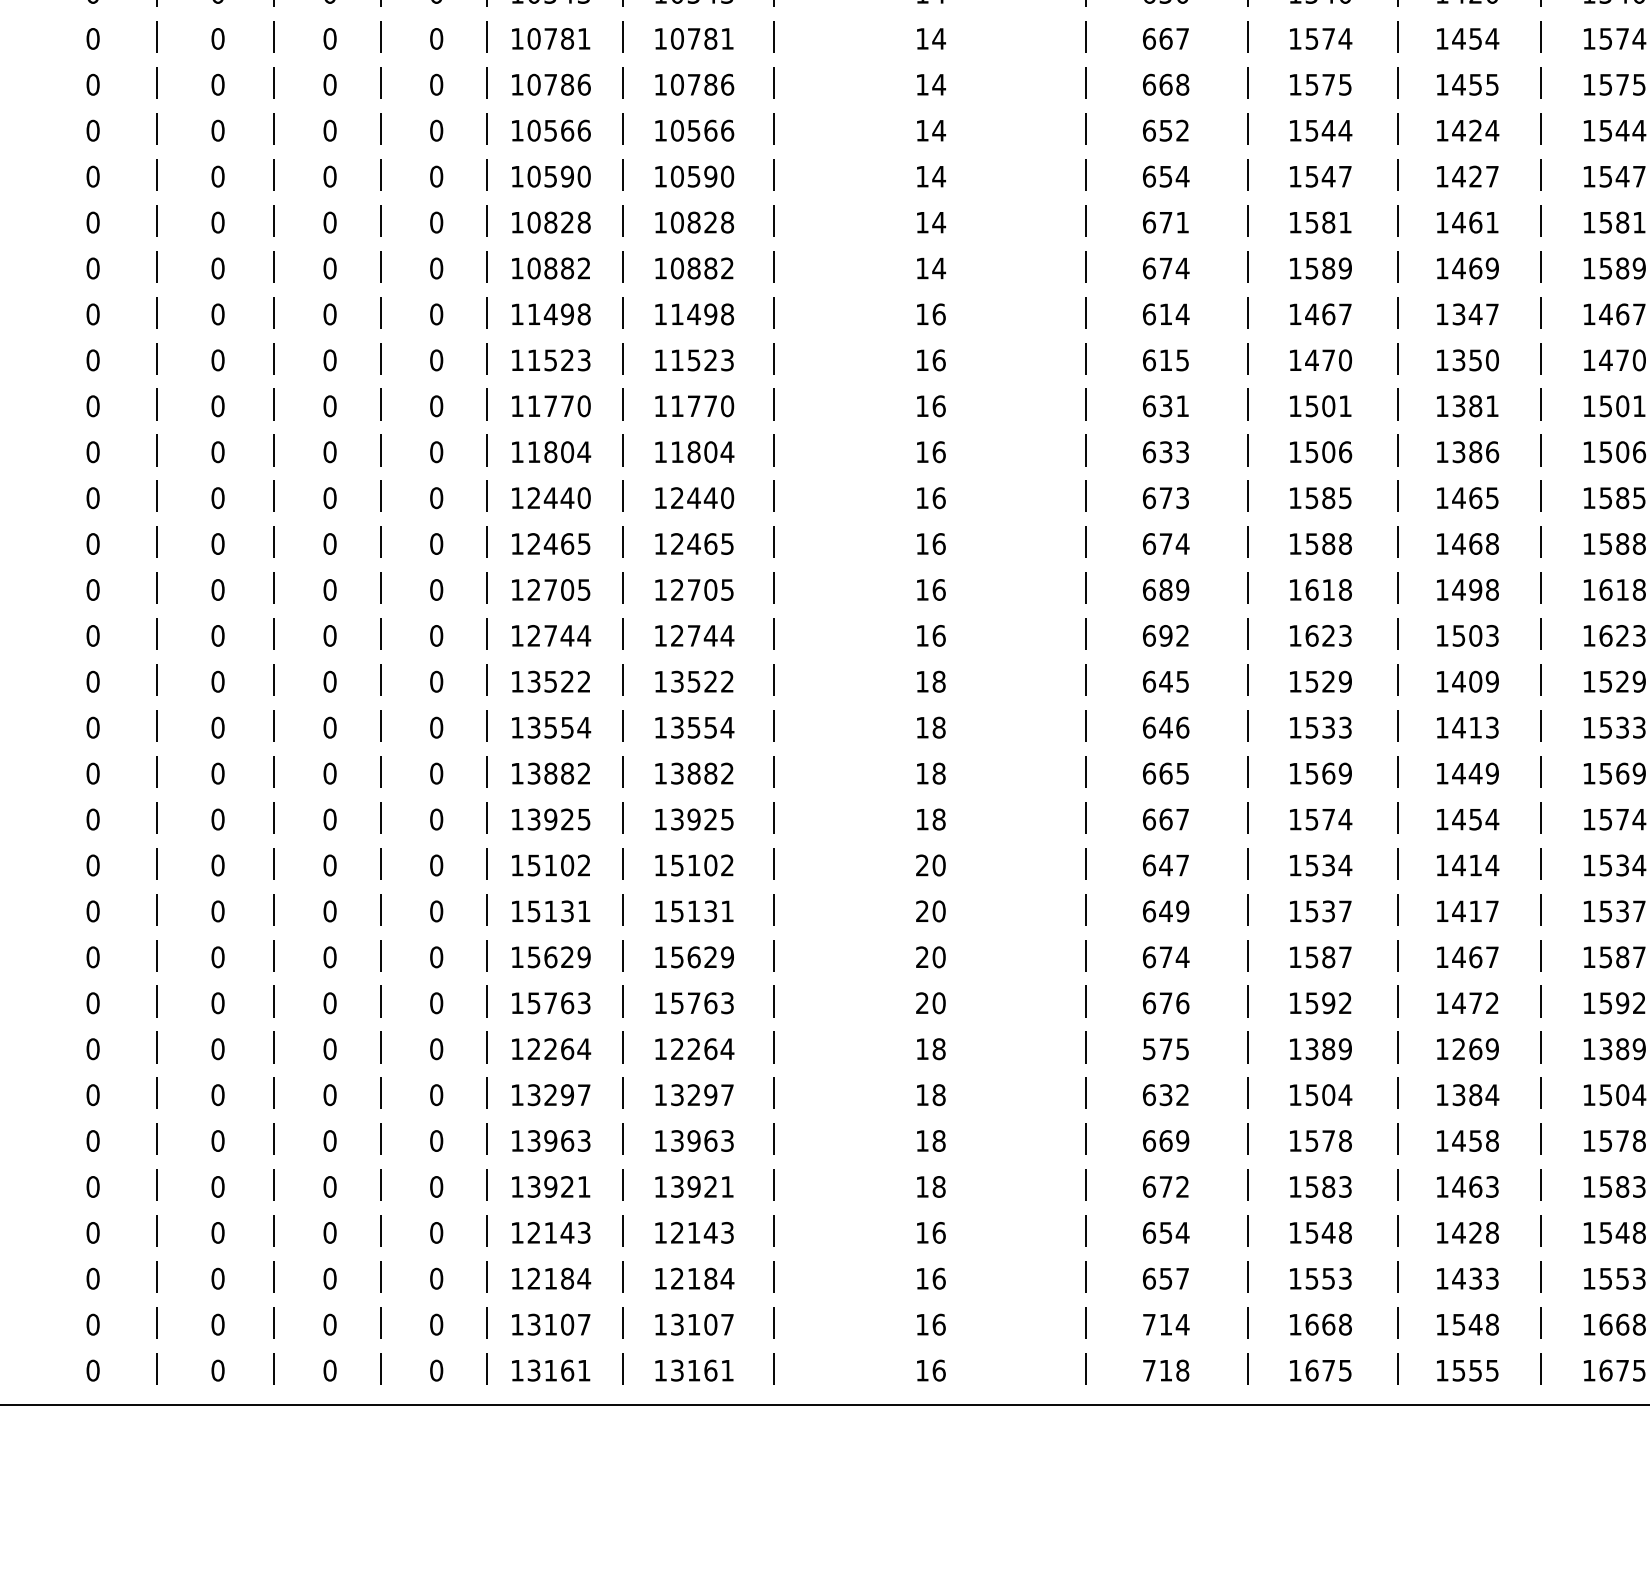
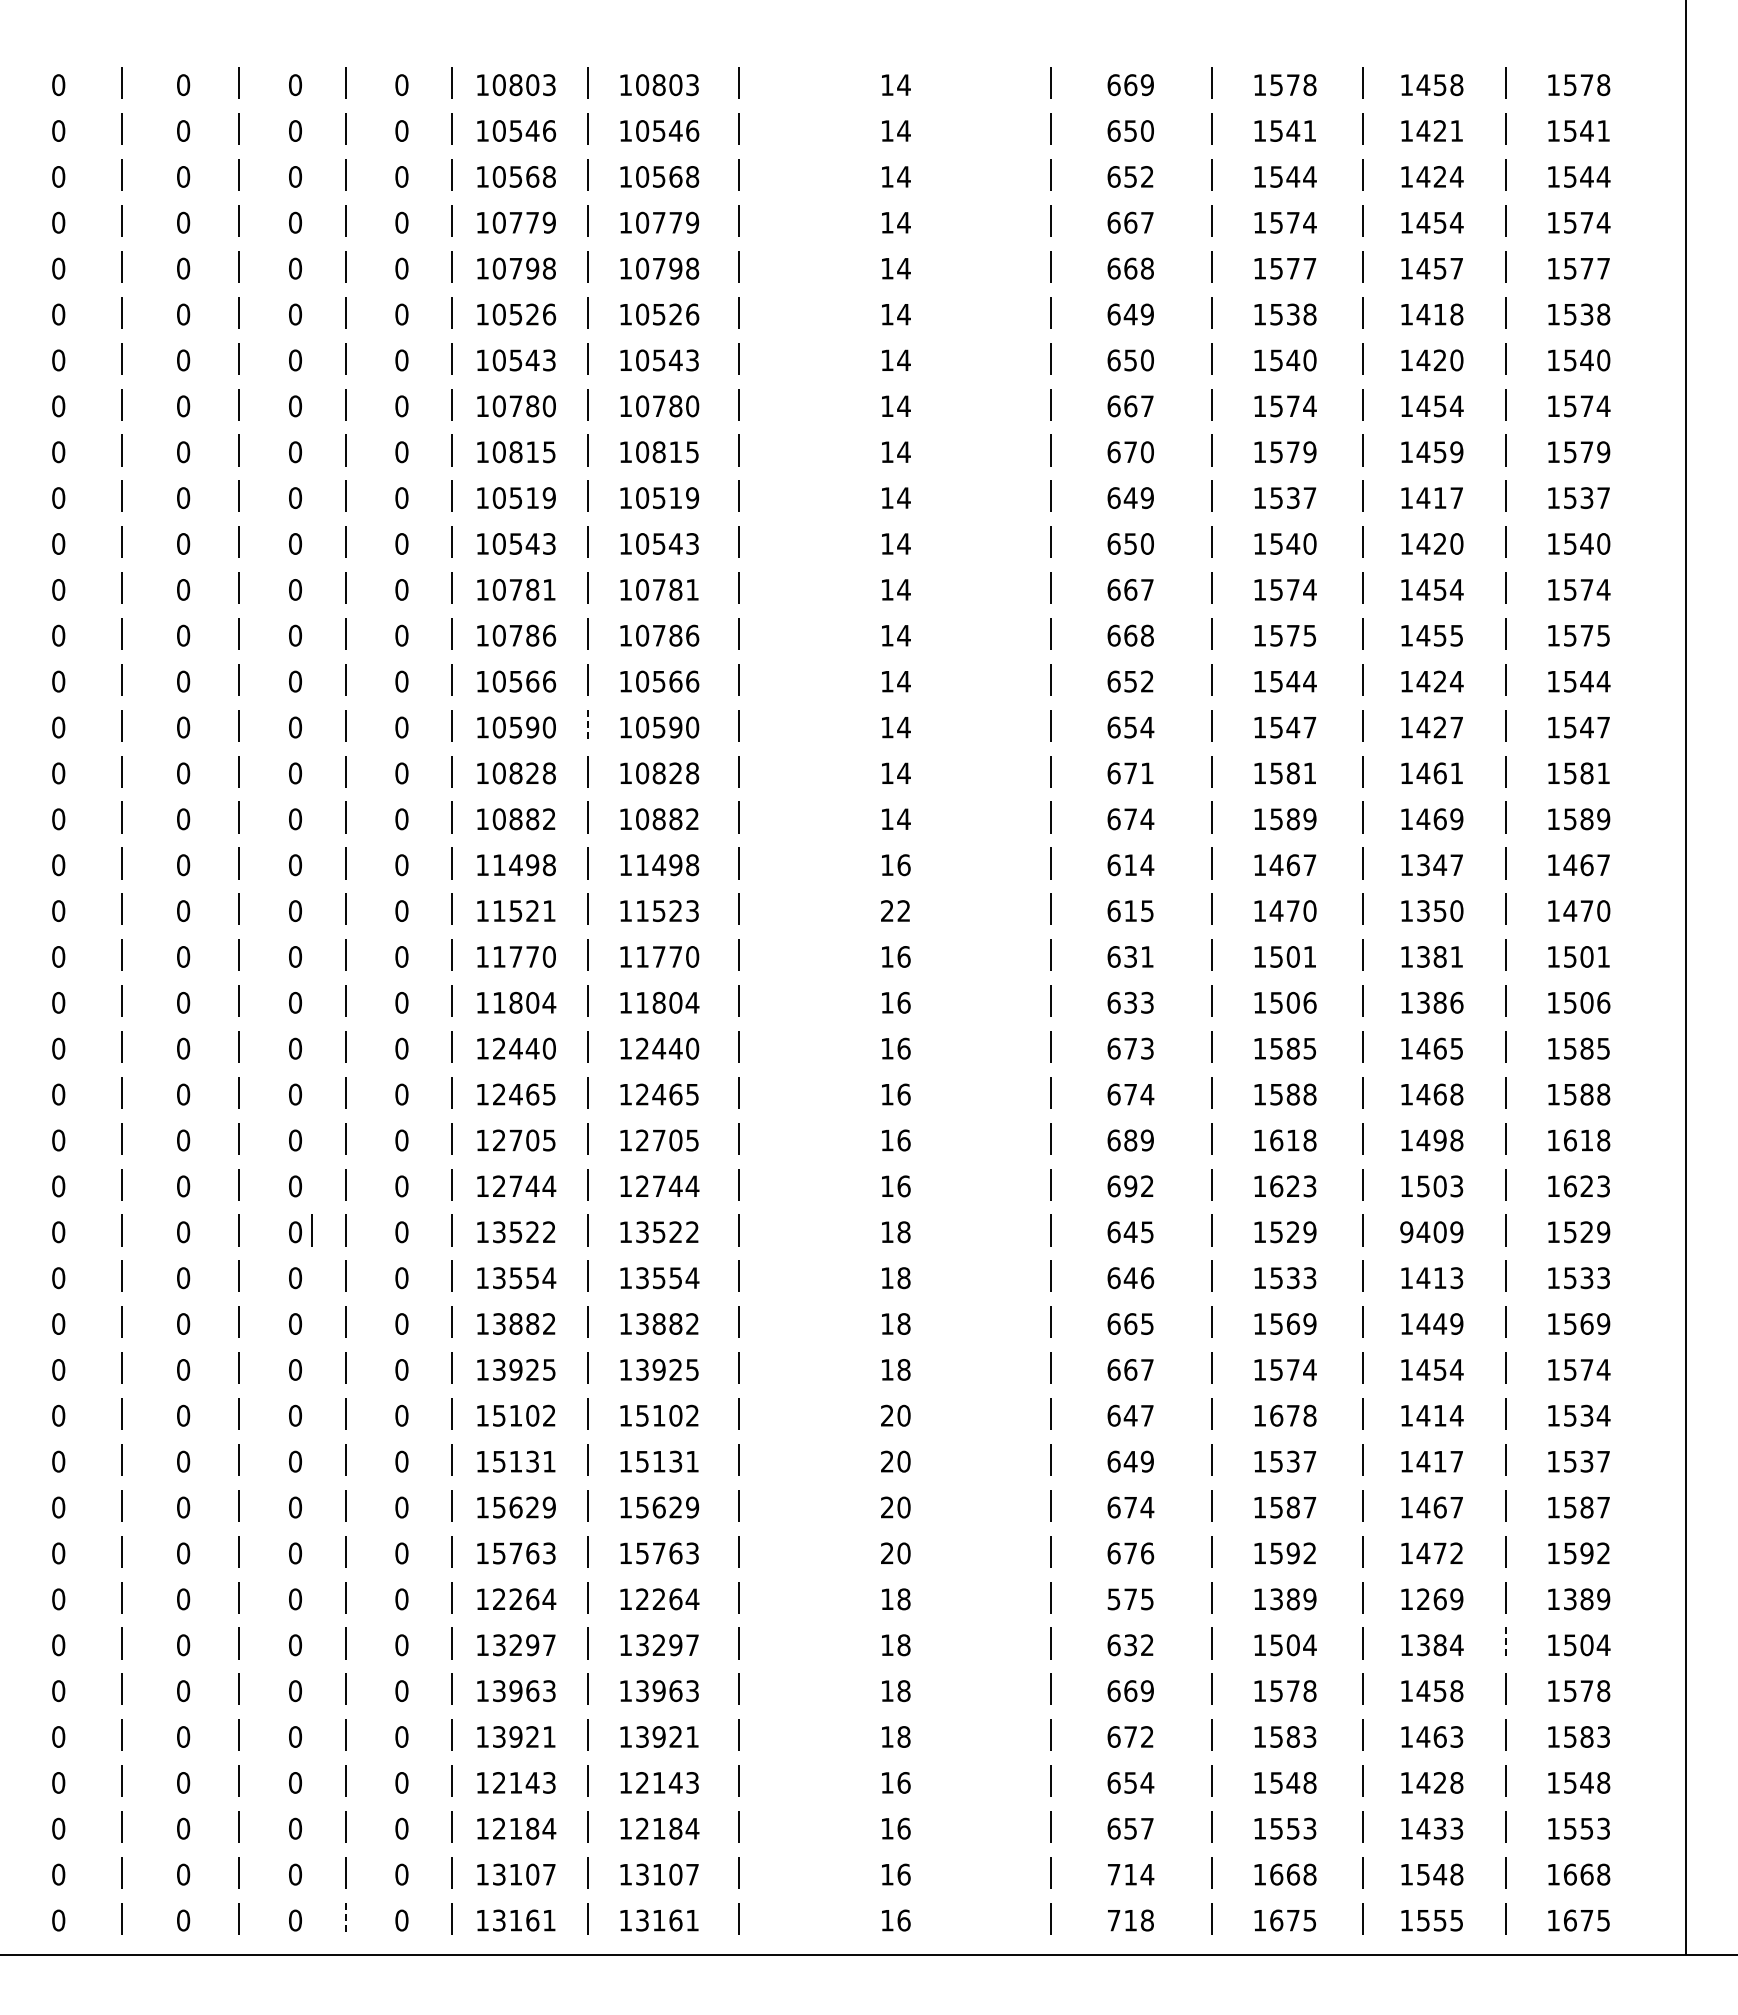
line: (623, 175) -> (588, 726), solid -> dashed
text: (584, 360) -> (549, 911), 11523 -> 11521
text: (930, 360) -> (895, 911), 16 -> 22
line: (346, 680) -> (311, 1230), added
text: (1442, 682) -> (1406, 1232), 1409 -> 9409
text: (1328, 865) -> (1293, 1415), 1534 -> 1678
line: (1541, 1093) -> (1505, 1643), solid -> dashed
line: (380, 1369) -> (345, 1919), solid -> dashed

